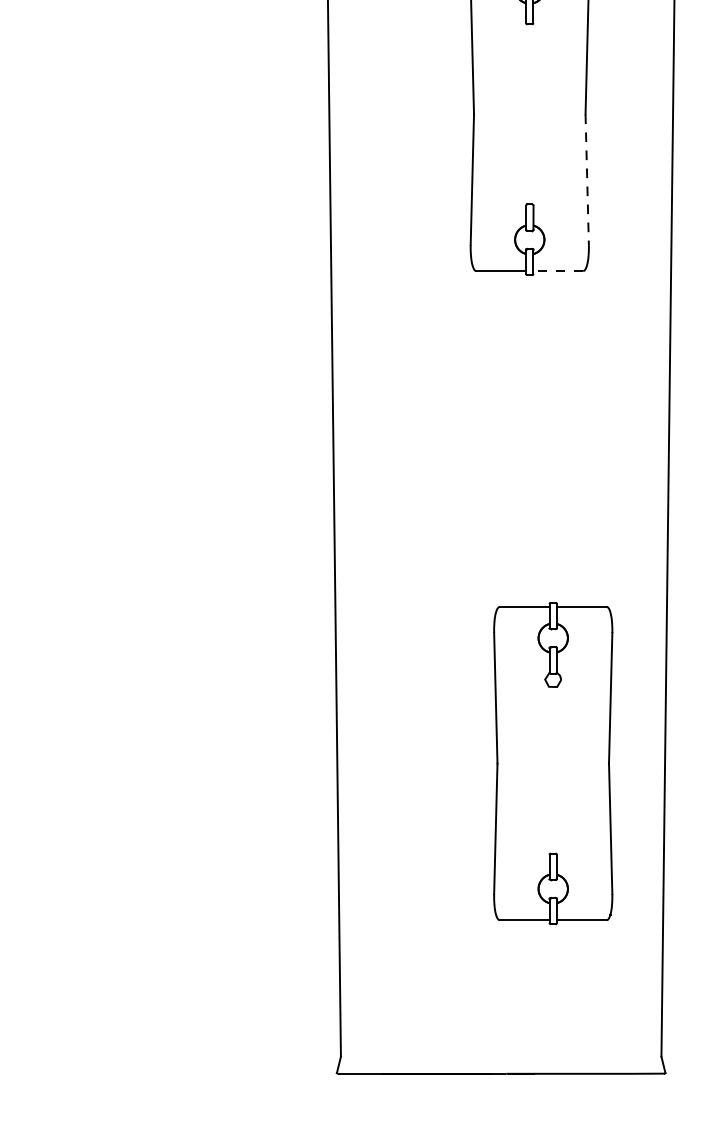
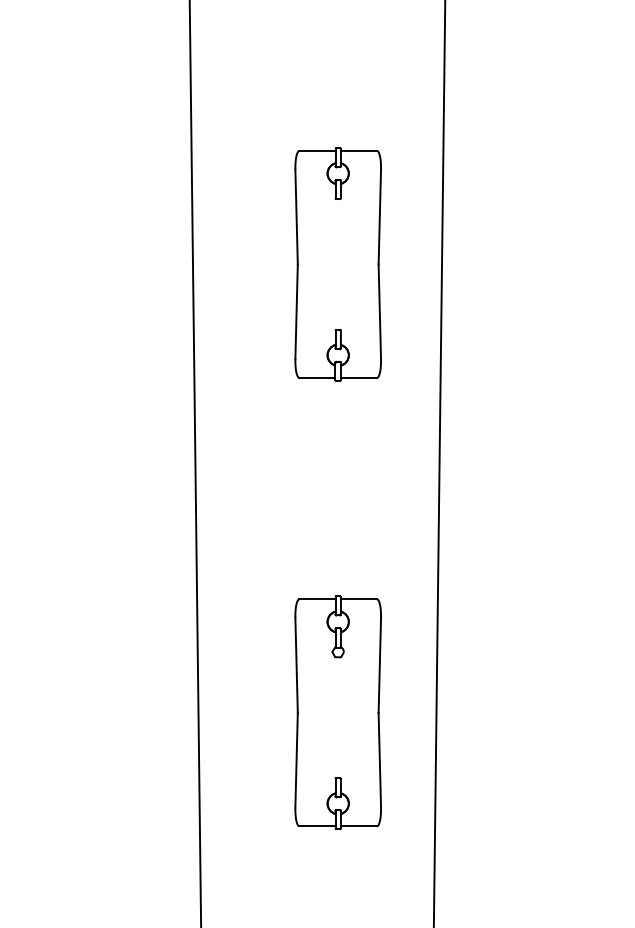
line: (586, 180) -> (379, 312), dashed -> solid
line: (557, 271) -> (358, 378), dashed -> solid
part: (552, 763) -> (337, 712), moved

